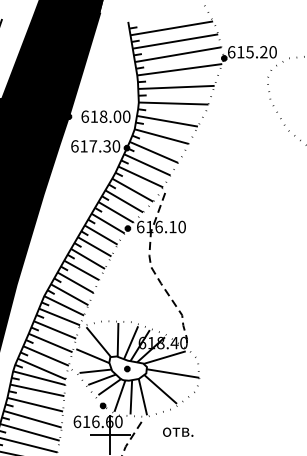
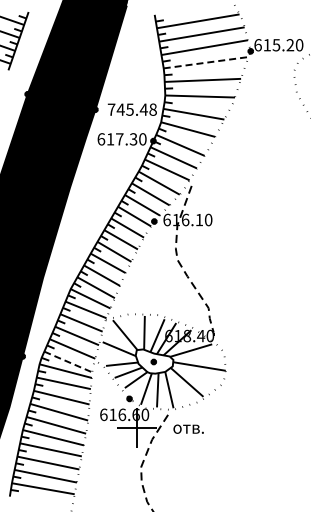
line: (180, 69) -> (206, 62), solid -> dashed
text: (105, 116) -> (131, 109), 618.00 -> 745.48
line: (42, 369) -> (68, 362), solid -> dashed
text: (178, 431) -> (188, 428), moved

